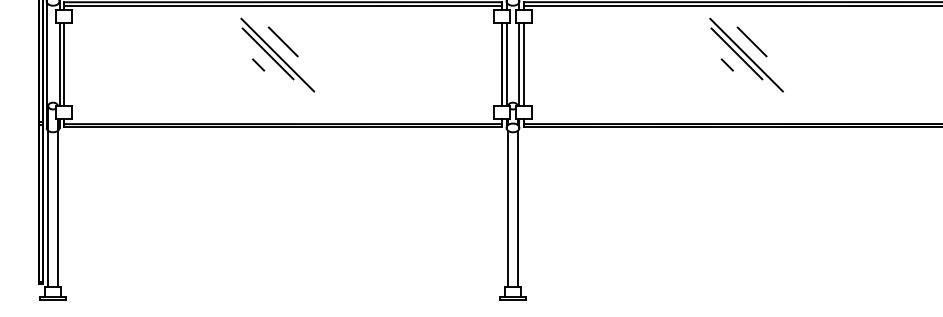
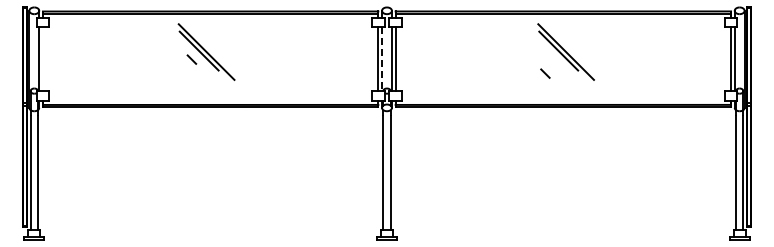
line: (282, 41) -> (210, 41), removed
line: (752, 41) -> (570, 41), removed
line: (63, 64) -> (42, 59), removed
line: (507, 64) -> (382, 59), solid -> dashed
line: (727, 64) -> (545, 73), moved

